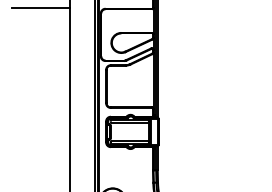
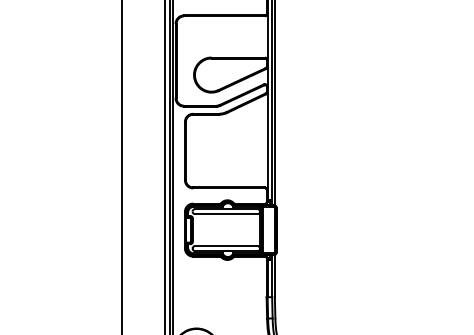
line: (40, 8) -> (70, 15), removed

